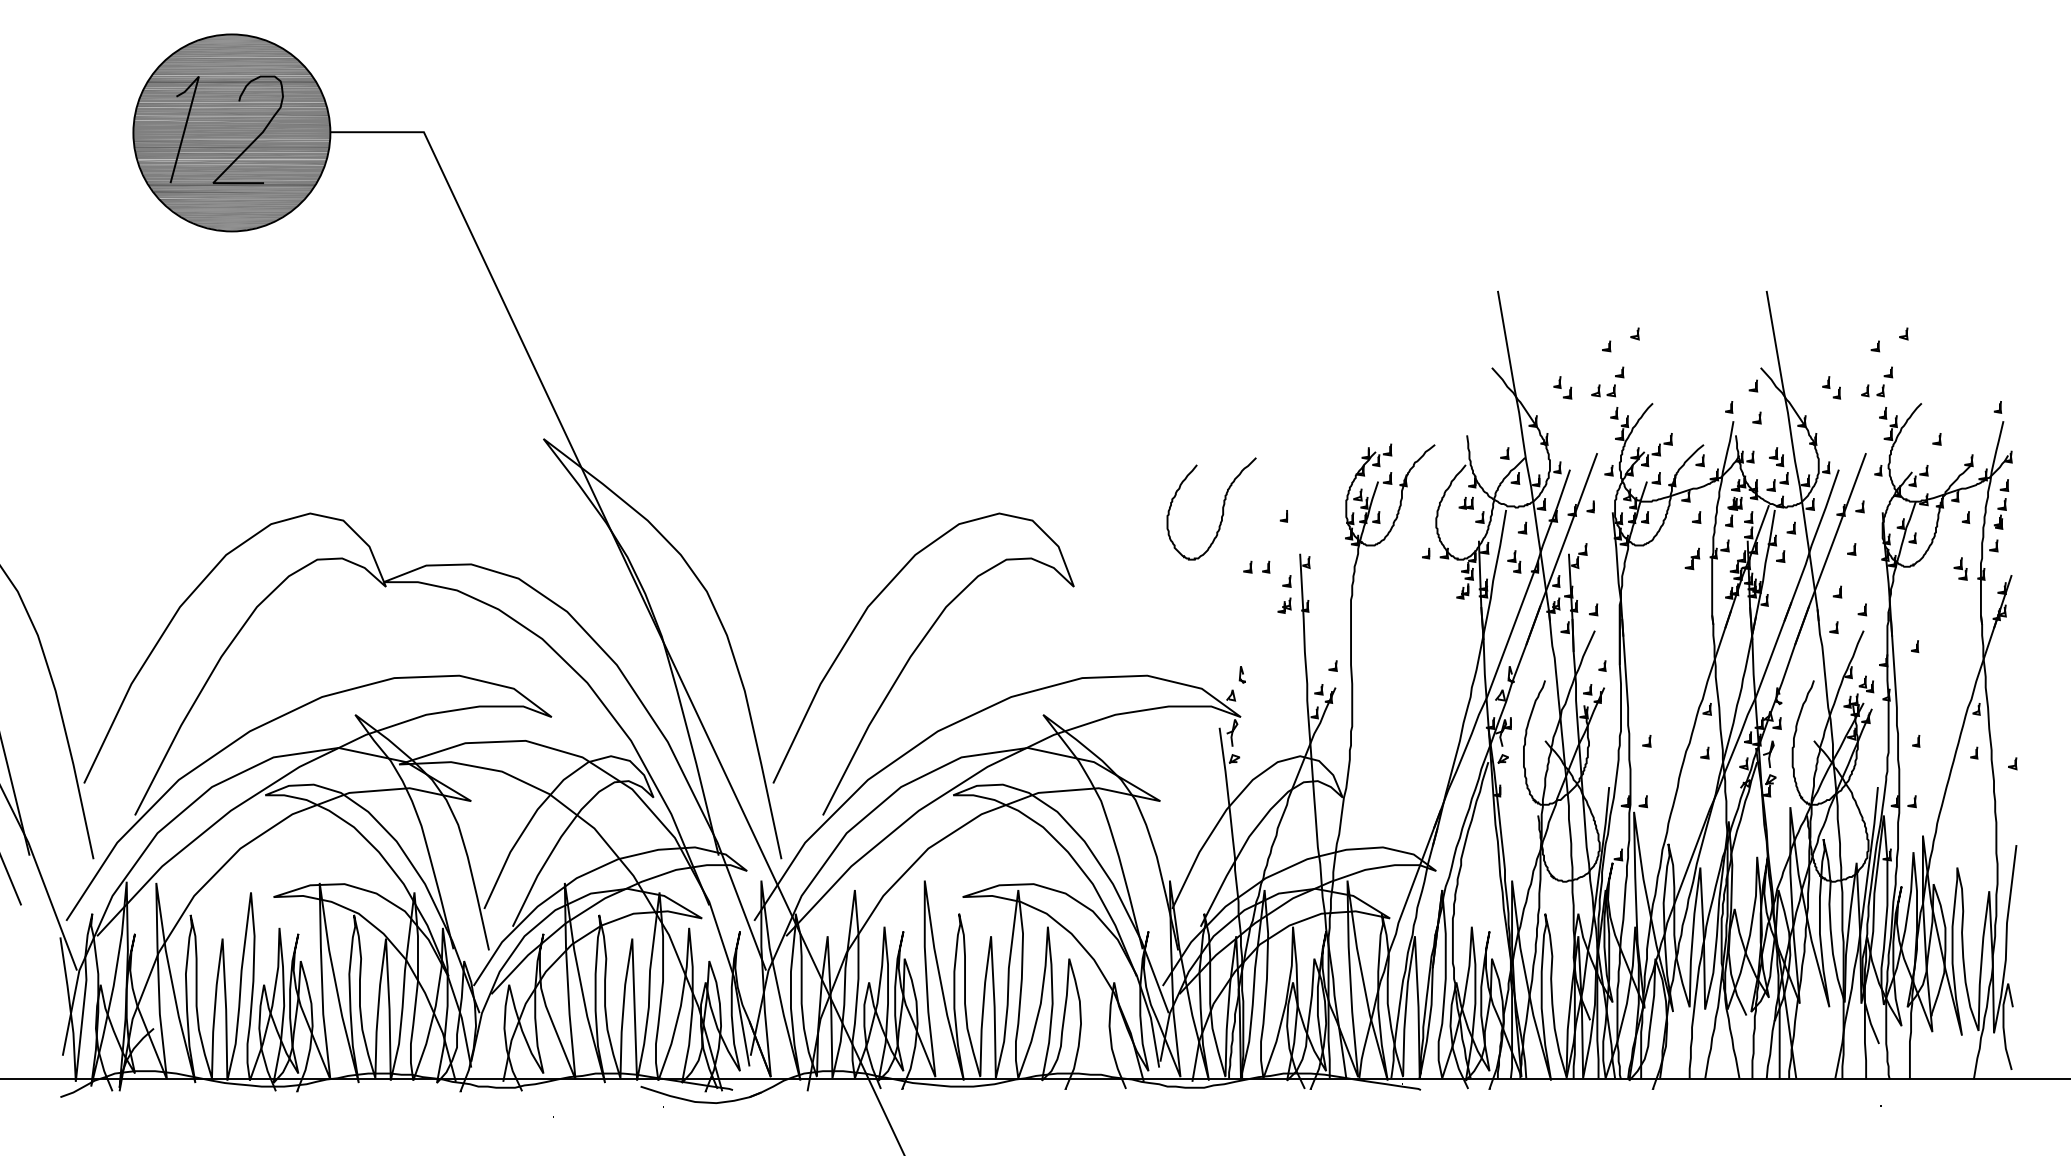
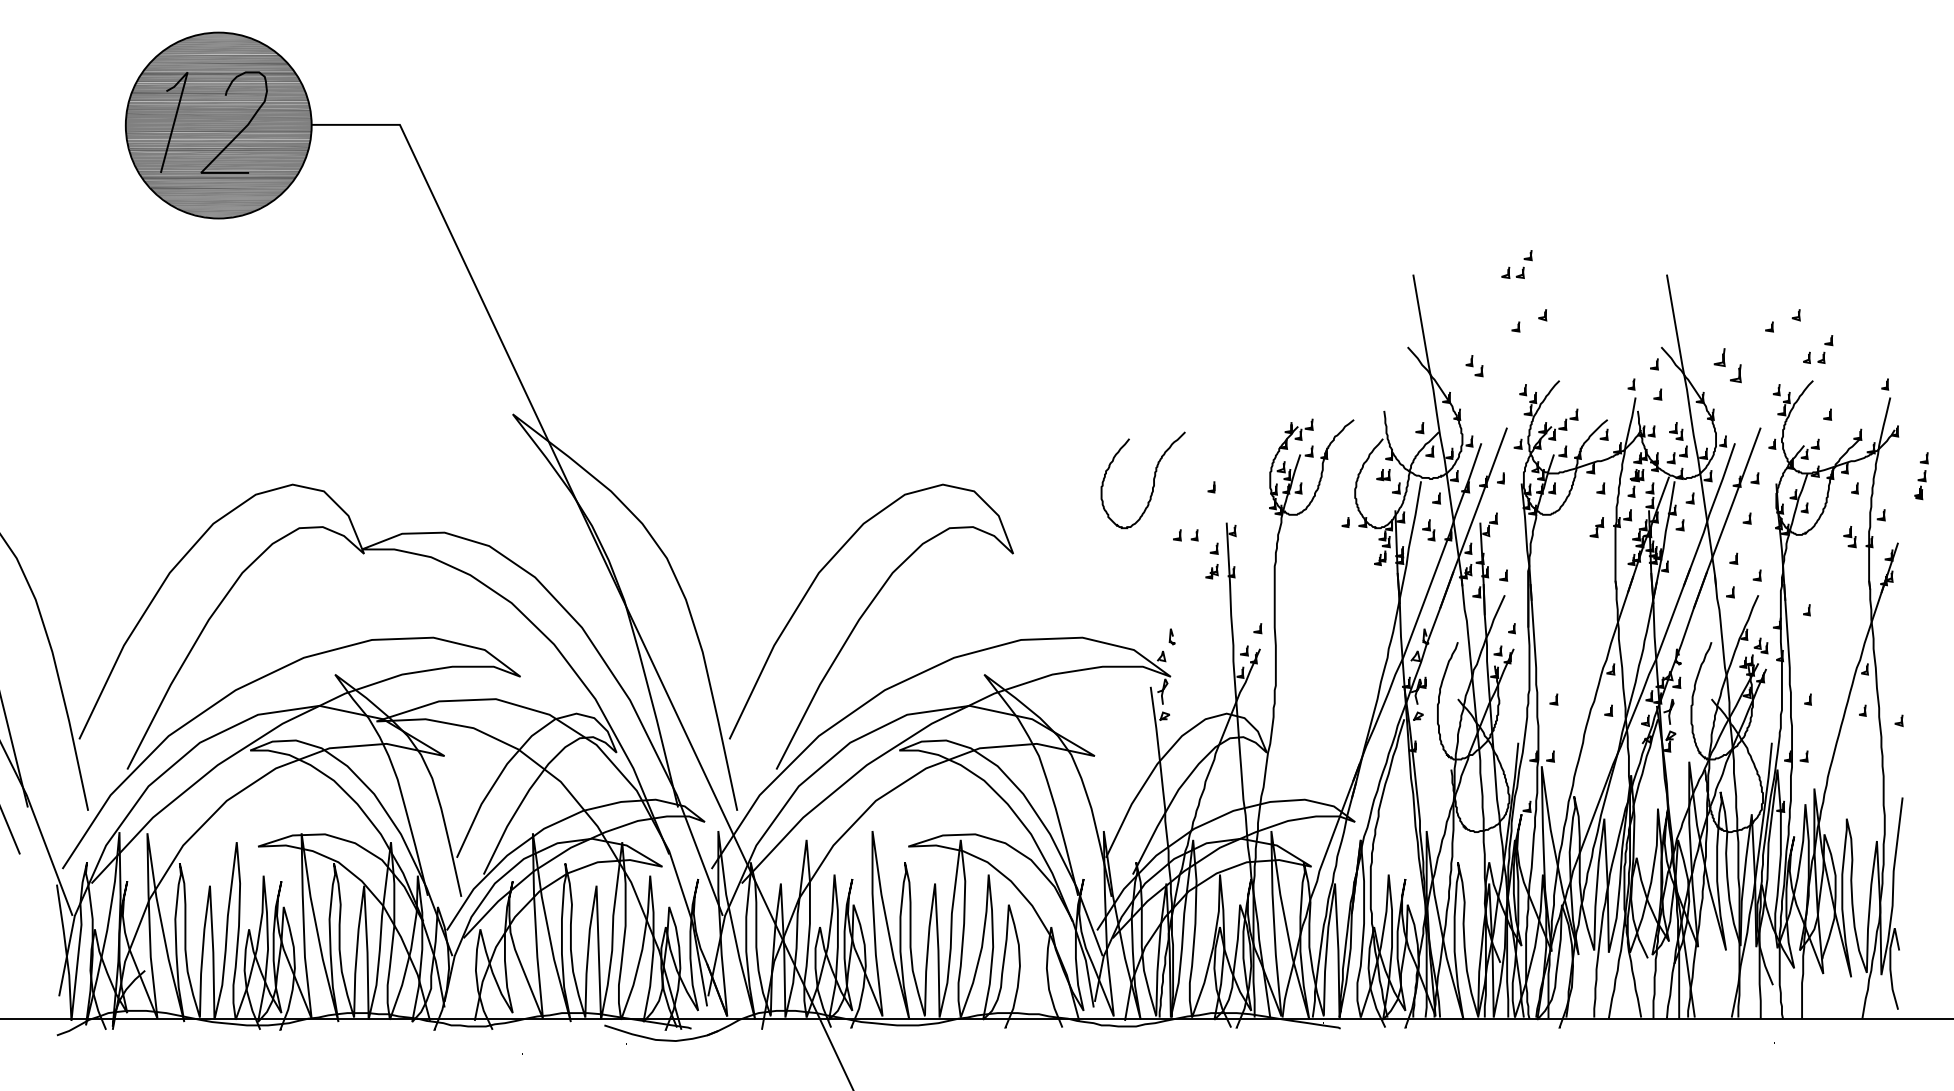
part: (1877, 381) -> (1818, 349), moved
part: (1600, 385) -> (1510, 267), moved
part: (1831, 388) -> (1728, 366), size x1.6
part: (2001, 504) -> (1921, 476), moved

